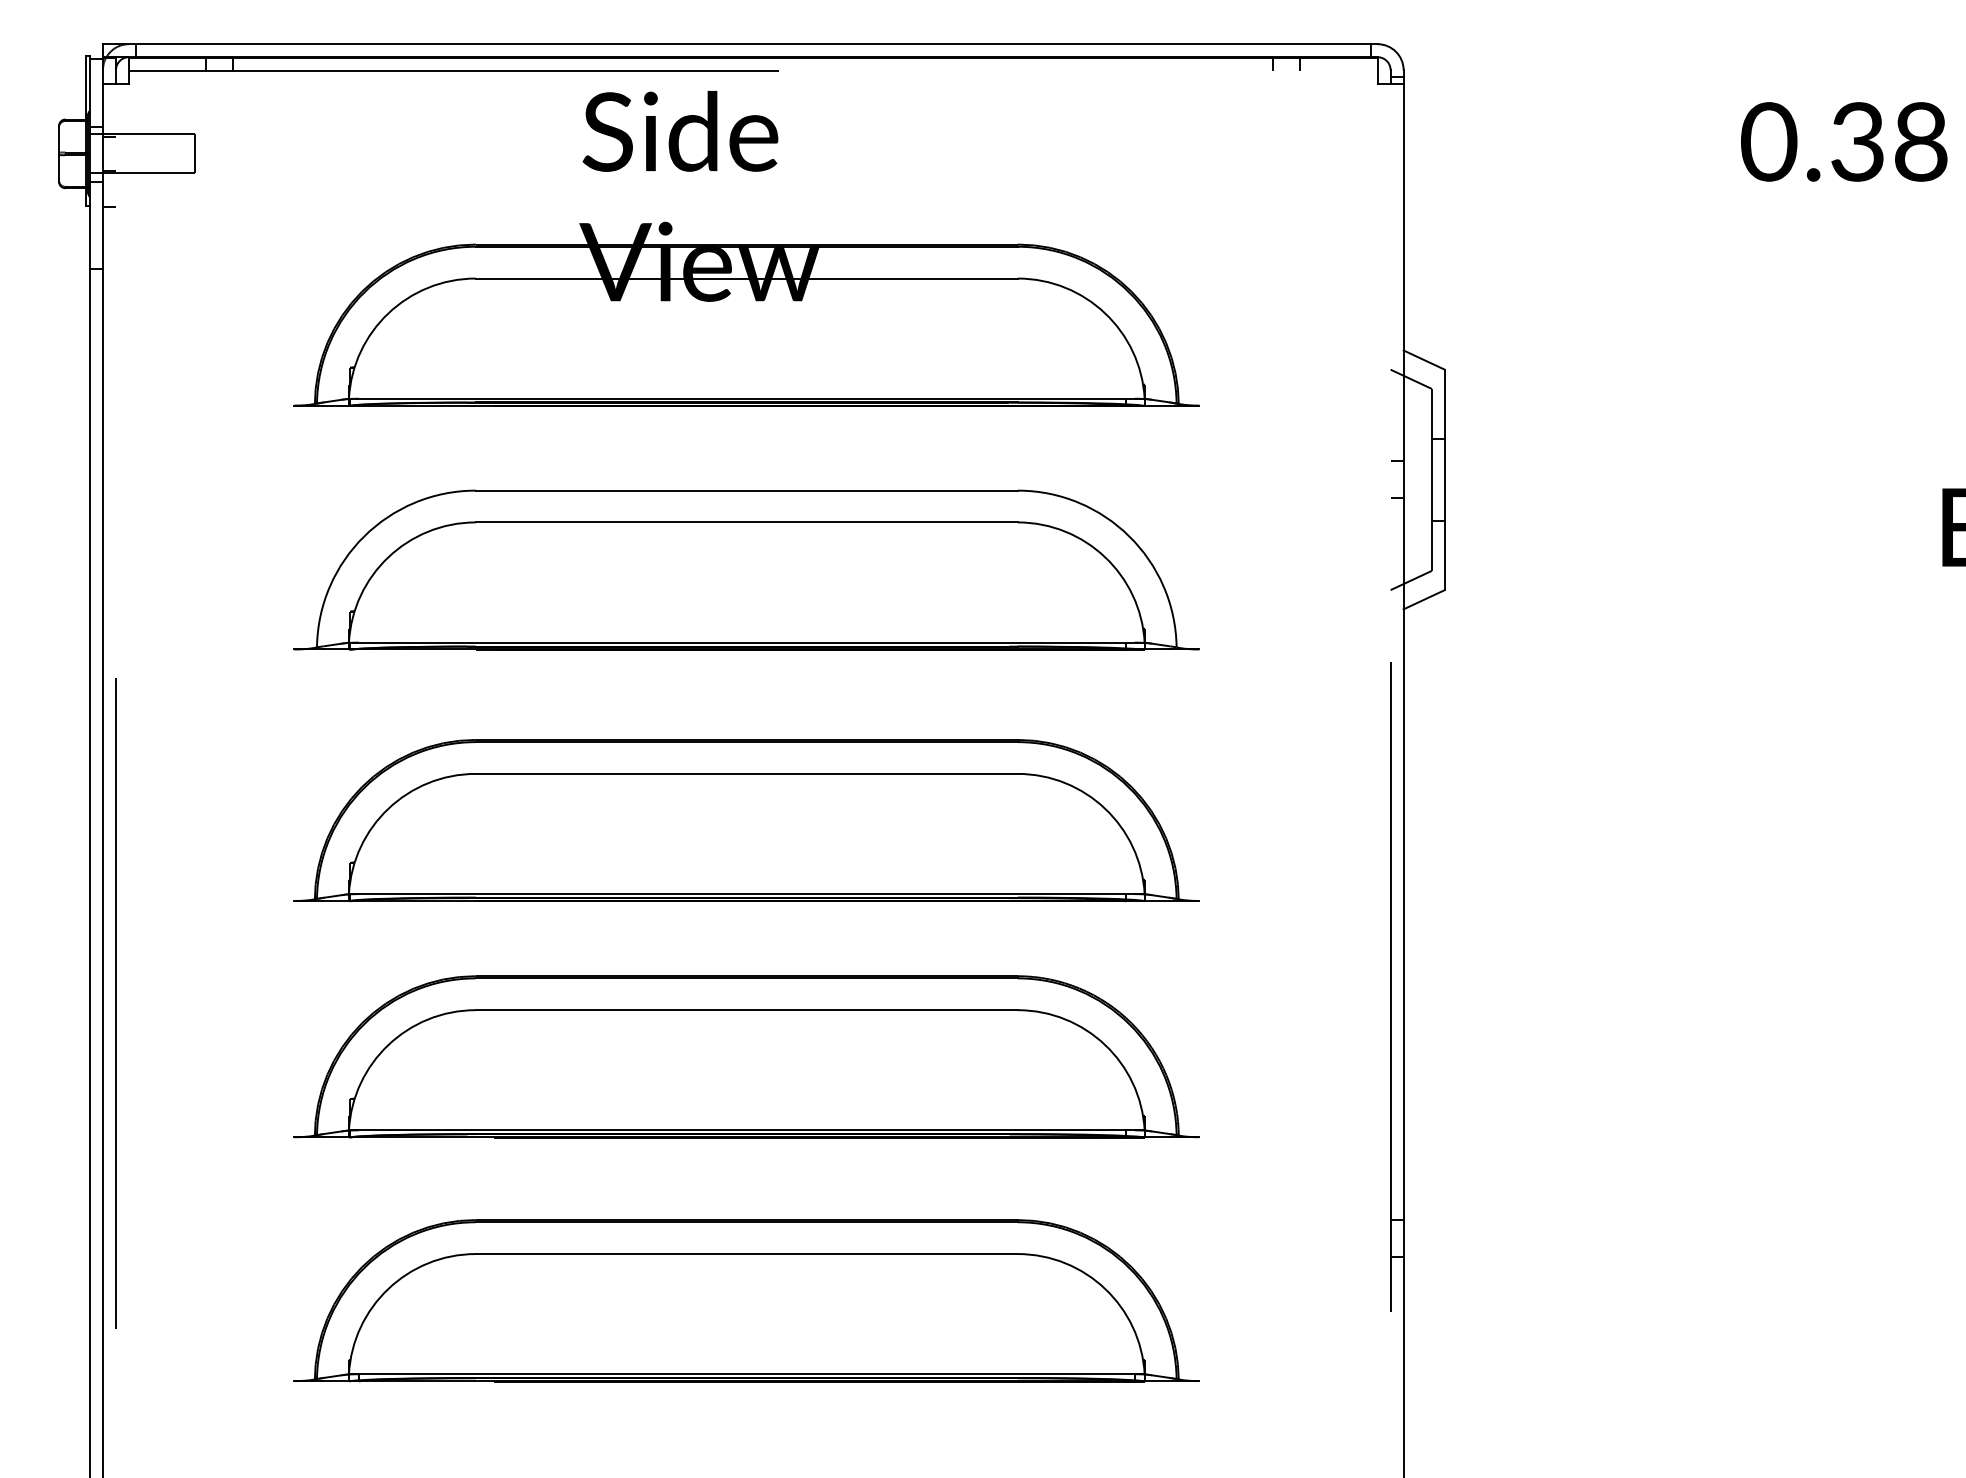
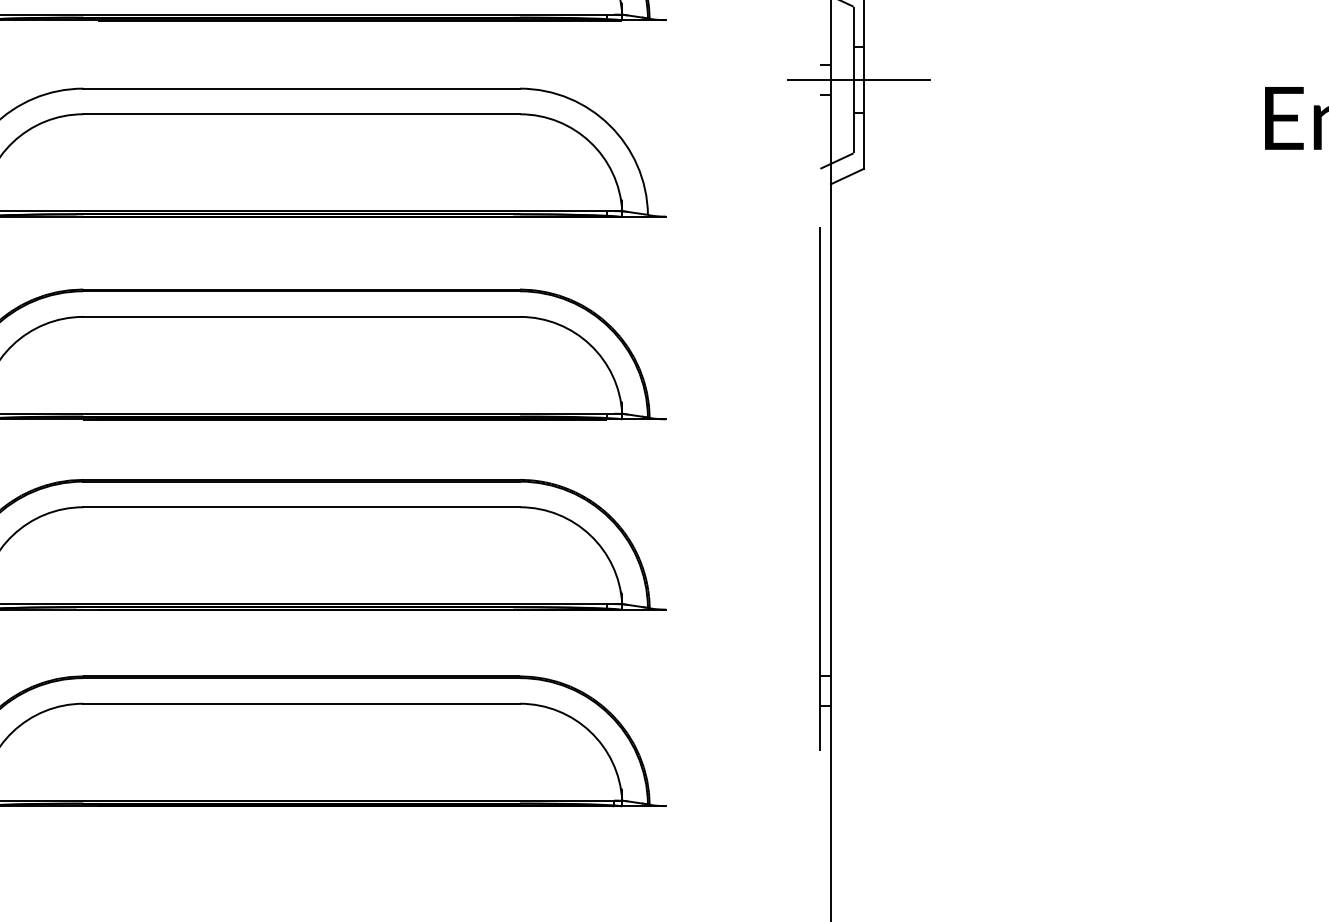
line: (1438, 479) -> (858, 79), added

